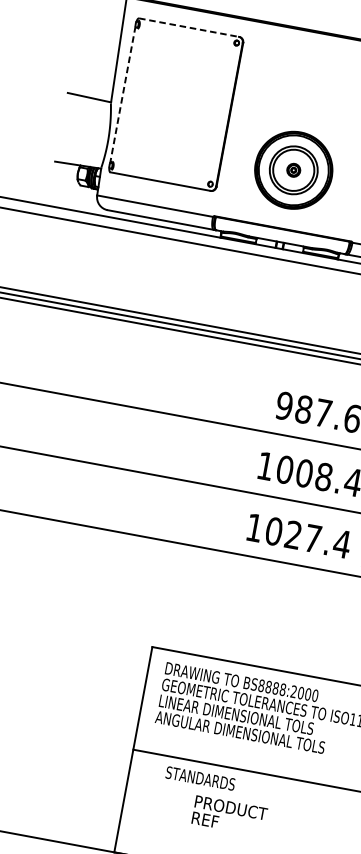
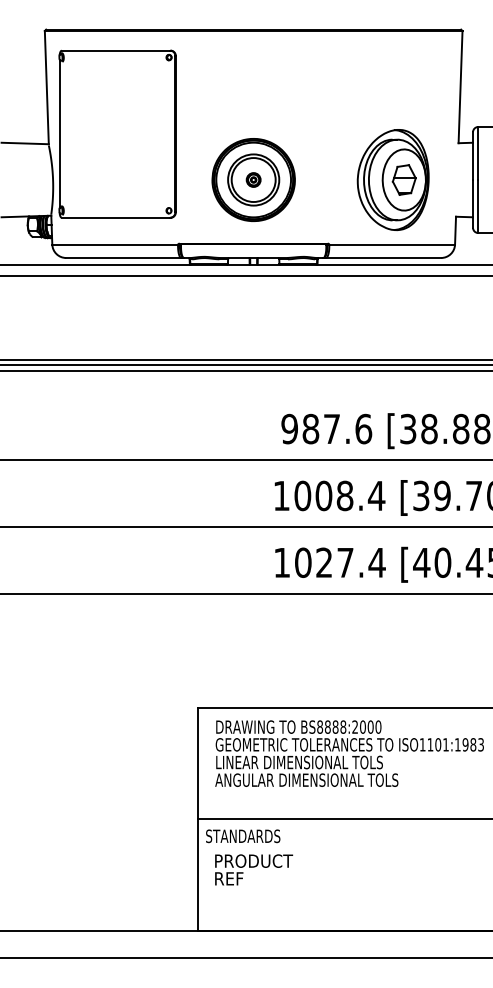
line: (189, 27) -> (116, 50), dashed -> solid
line: (122, 95) -> (59, 134), dashed -> solid
text: (200, 778) -> (243, 836), moved
text: (230, 815) -> (254, 869), moved

